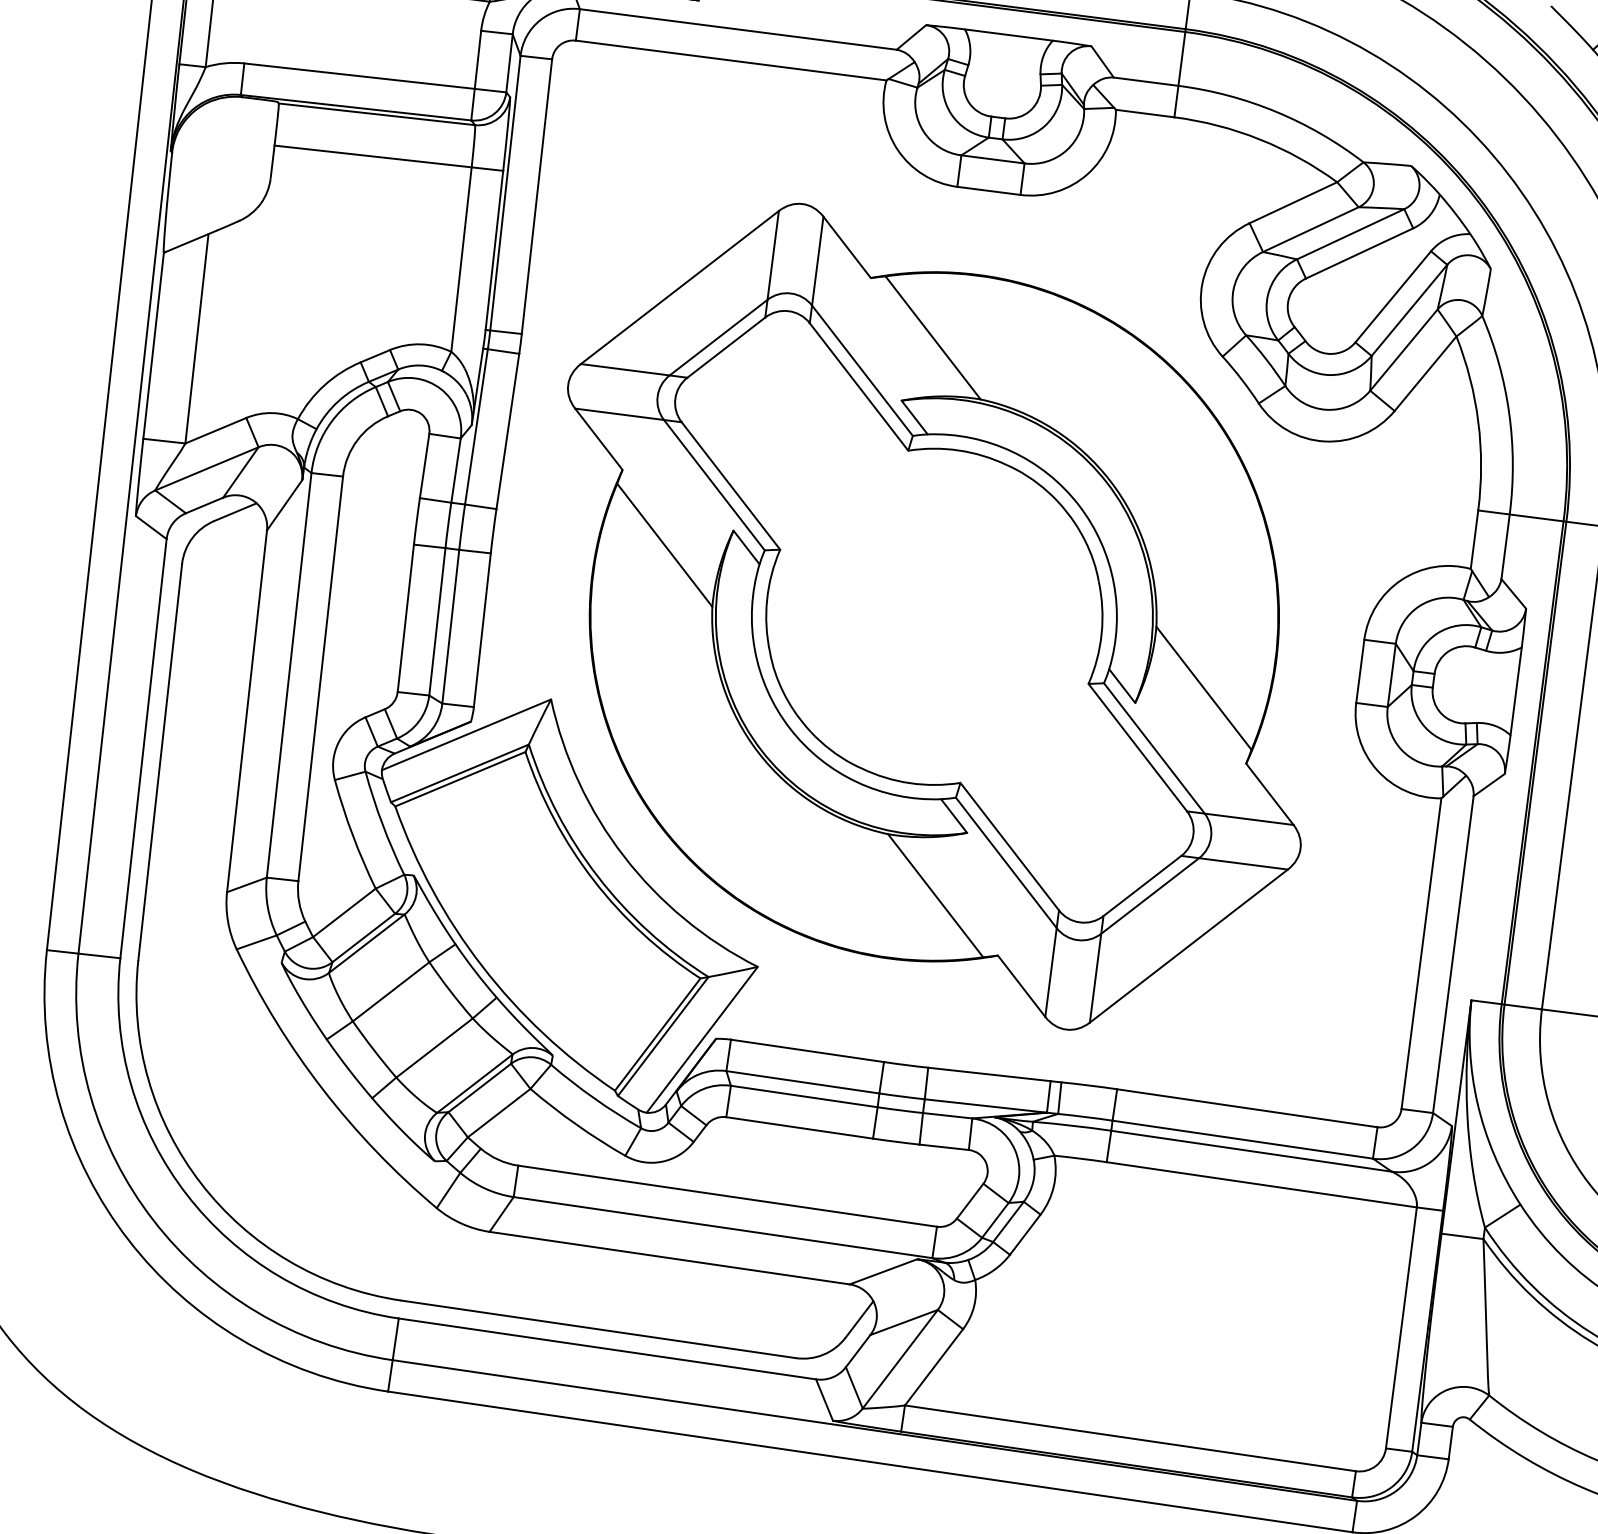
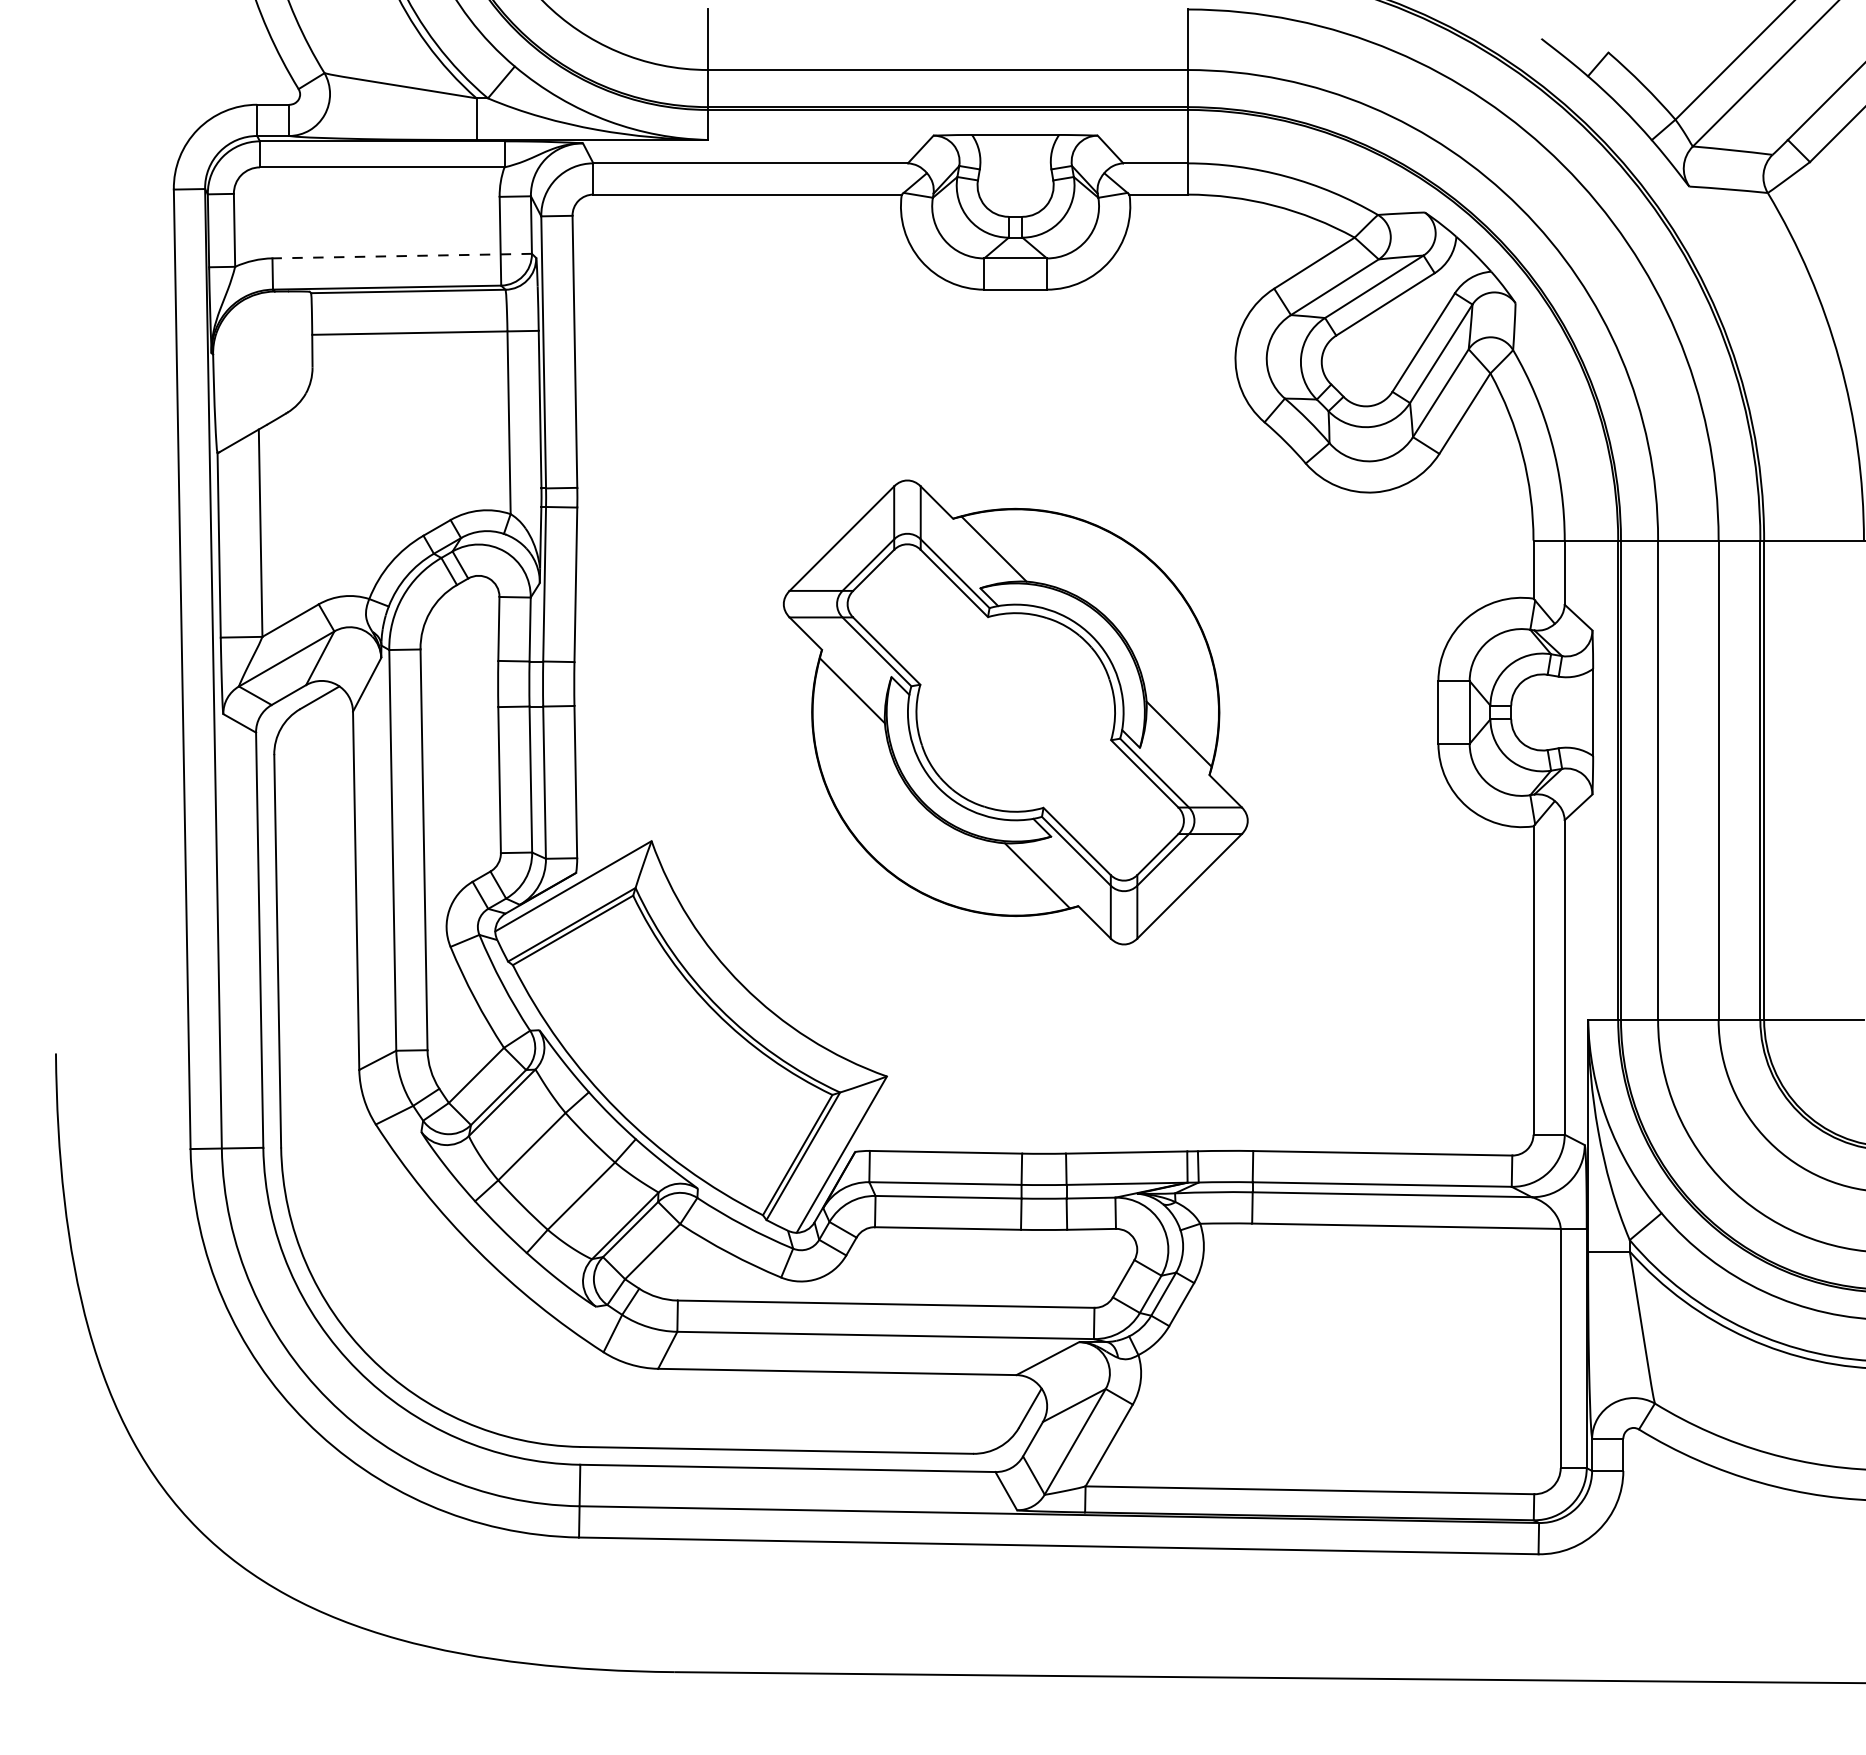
line: (375, 78) -> (402, 256), solid -> dashed
part: (934, 616) -> (1015, 712), size x0.6

